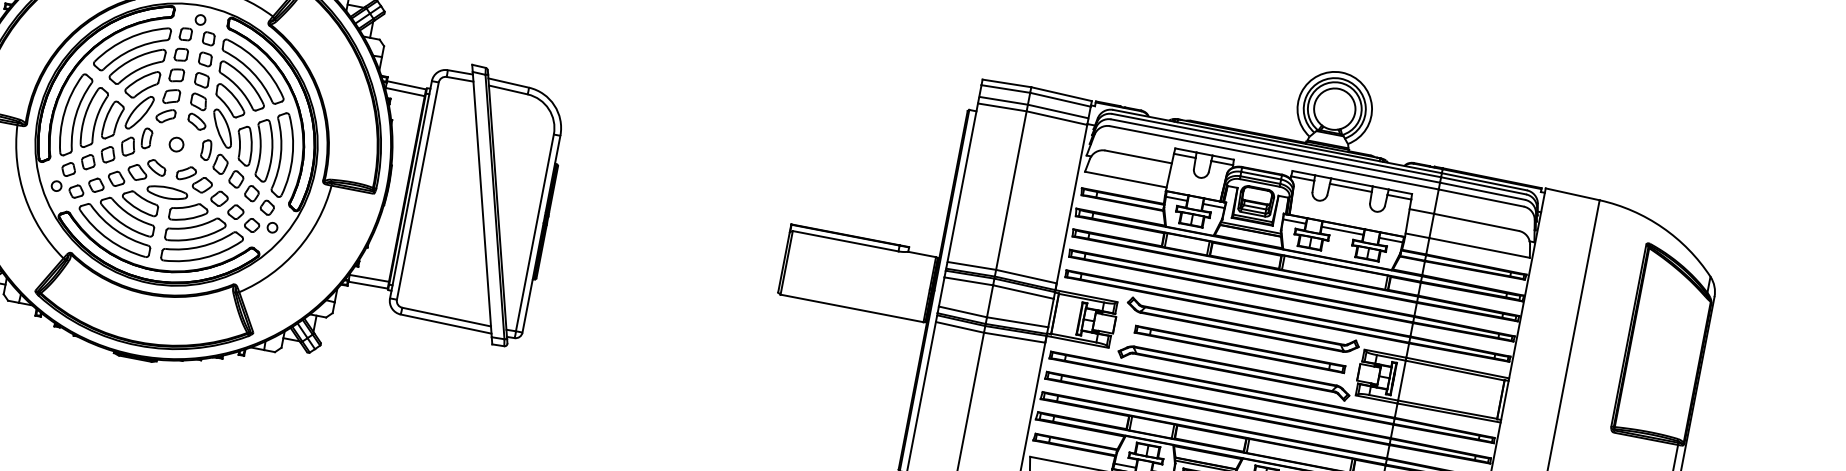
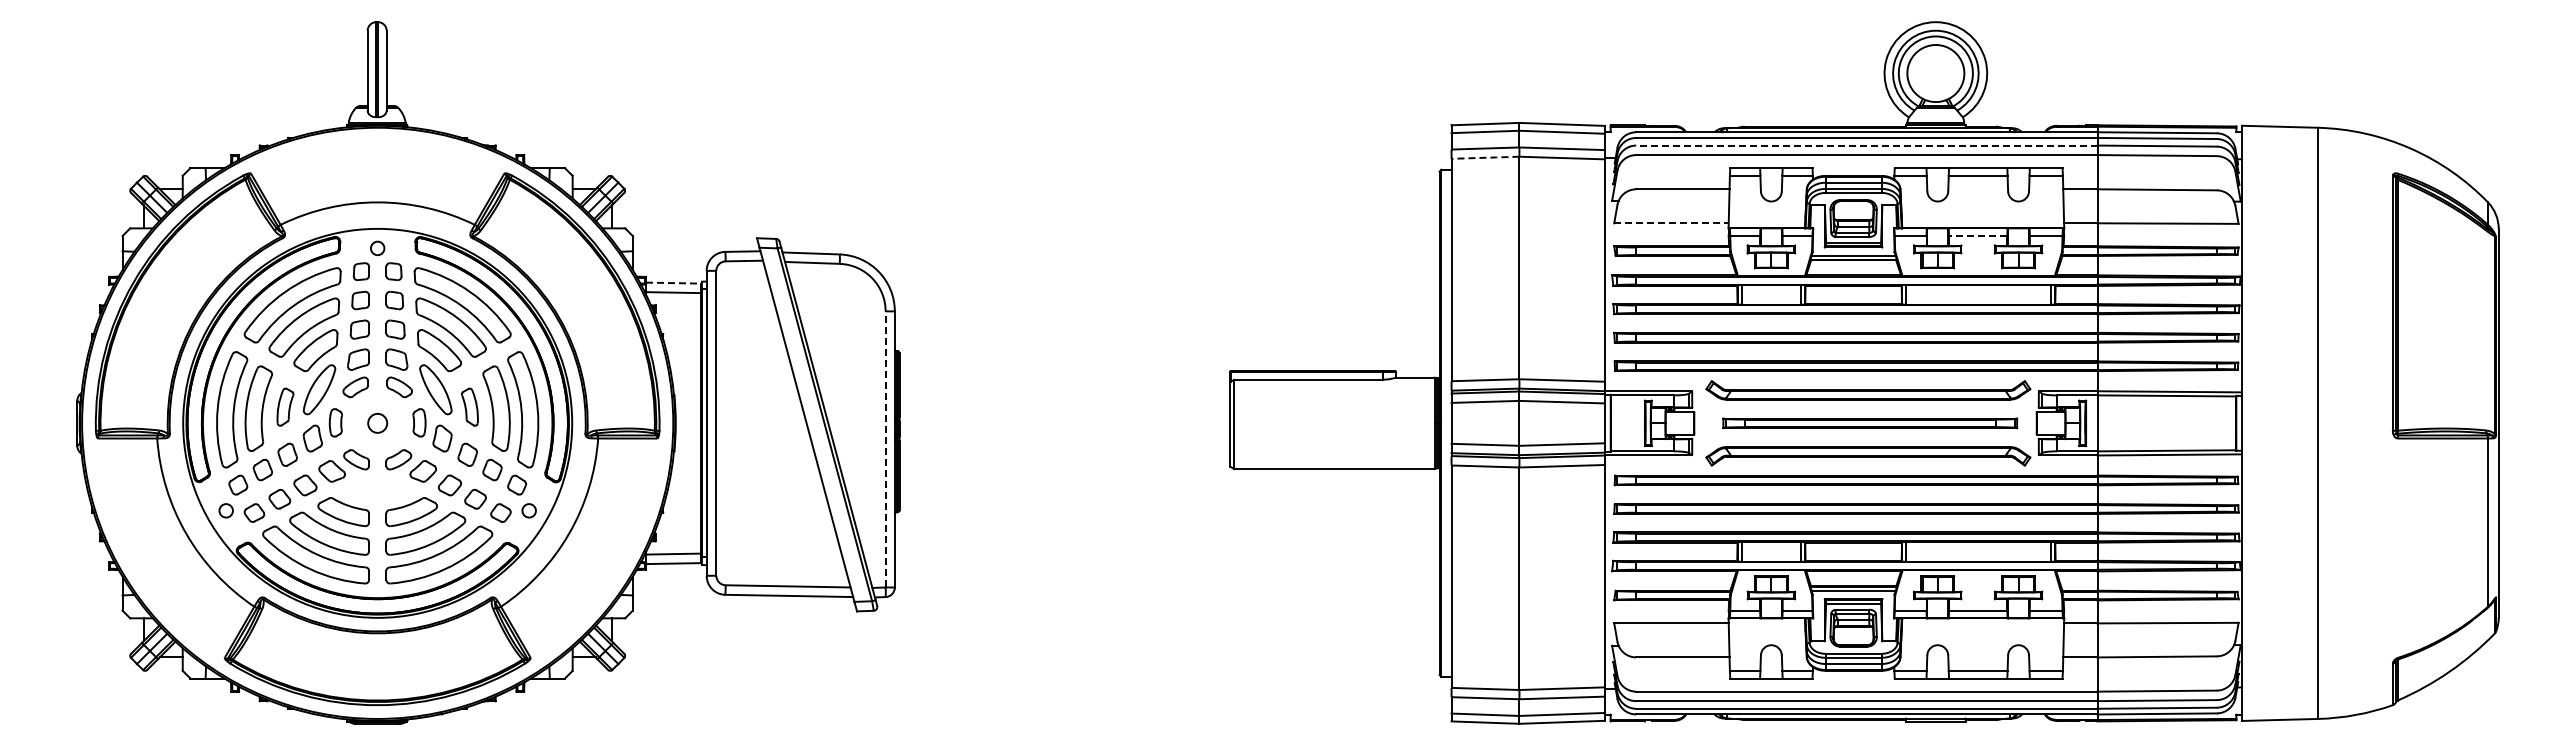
line: (406, 85) -> (673, 283), solid -> dashed
line: (1002, 107) -> (1485, 157), solid -> dashed
part: (113, 119) -> (285, 406), size x0.7
part: (244, 145) -> (469, 406), size x0.7
line: (1275, 150) -> (1866, 145), solid -> dashed
line: (1125, 179) -> (1671, 223), solid -> dashed
part: (167, 192) -> (377, 490), removed
line: (1342, 231) -> (1977, 236), solid -> dashed
line: (534, 232) -> (885, 448), solid -> dashed

